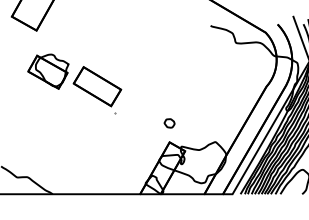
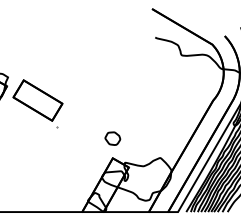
part: (169, 123) -> (112, 138), size x1.43

